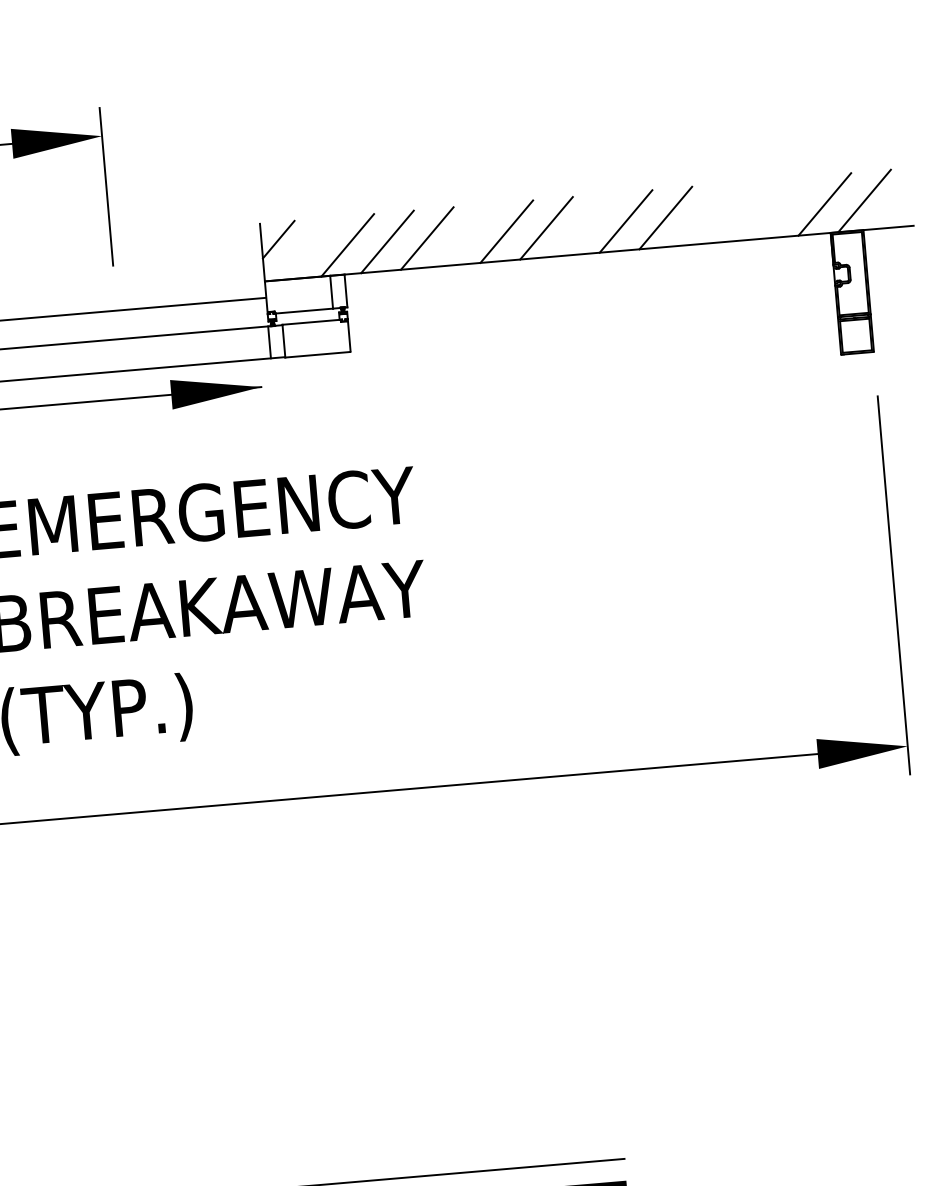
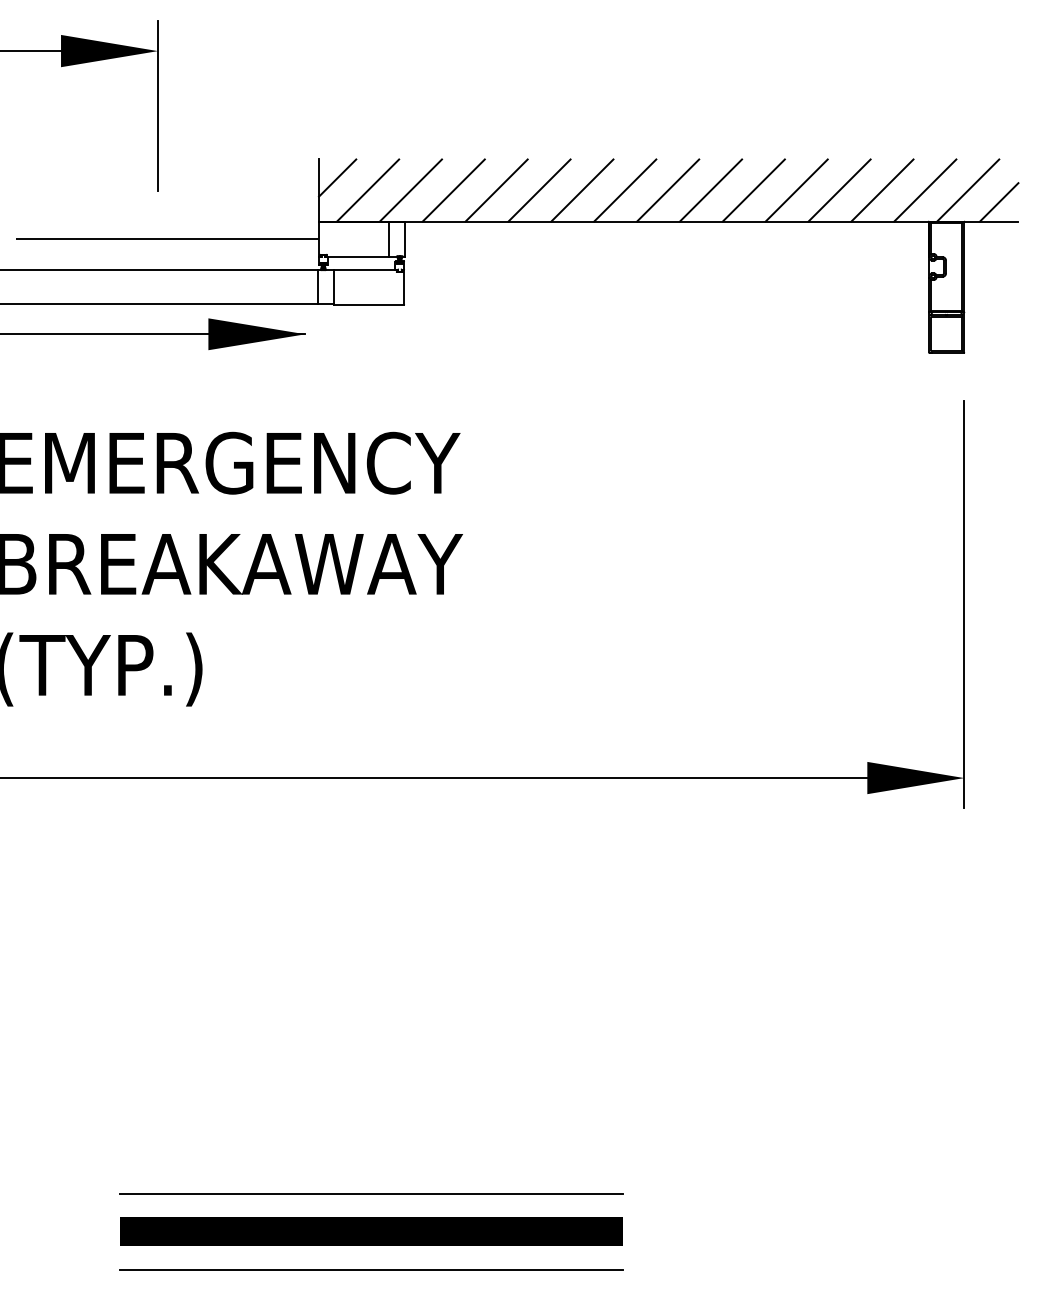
line: (785, 207) -> (882, 190), added
line: (894, 209) -> (999, 202), added
line: (745, 211) -> (839, 190), added
line: (705, 214) -> (796, 190), added
line: (586, 224) -> (668, 190), added
line: (466, 235) -> (539, 190), added
line: (308, 248) -> (368, 190), added

